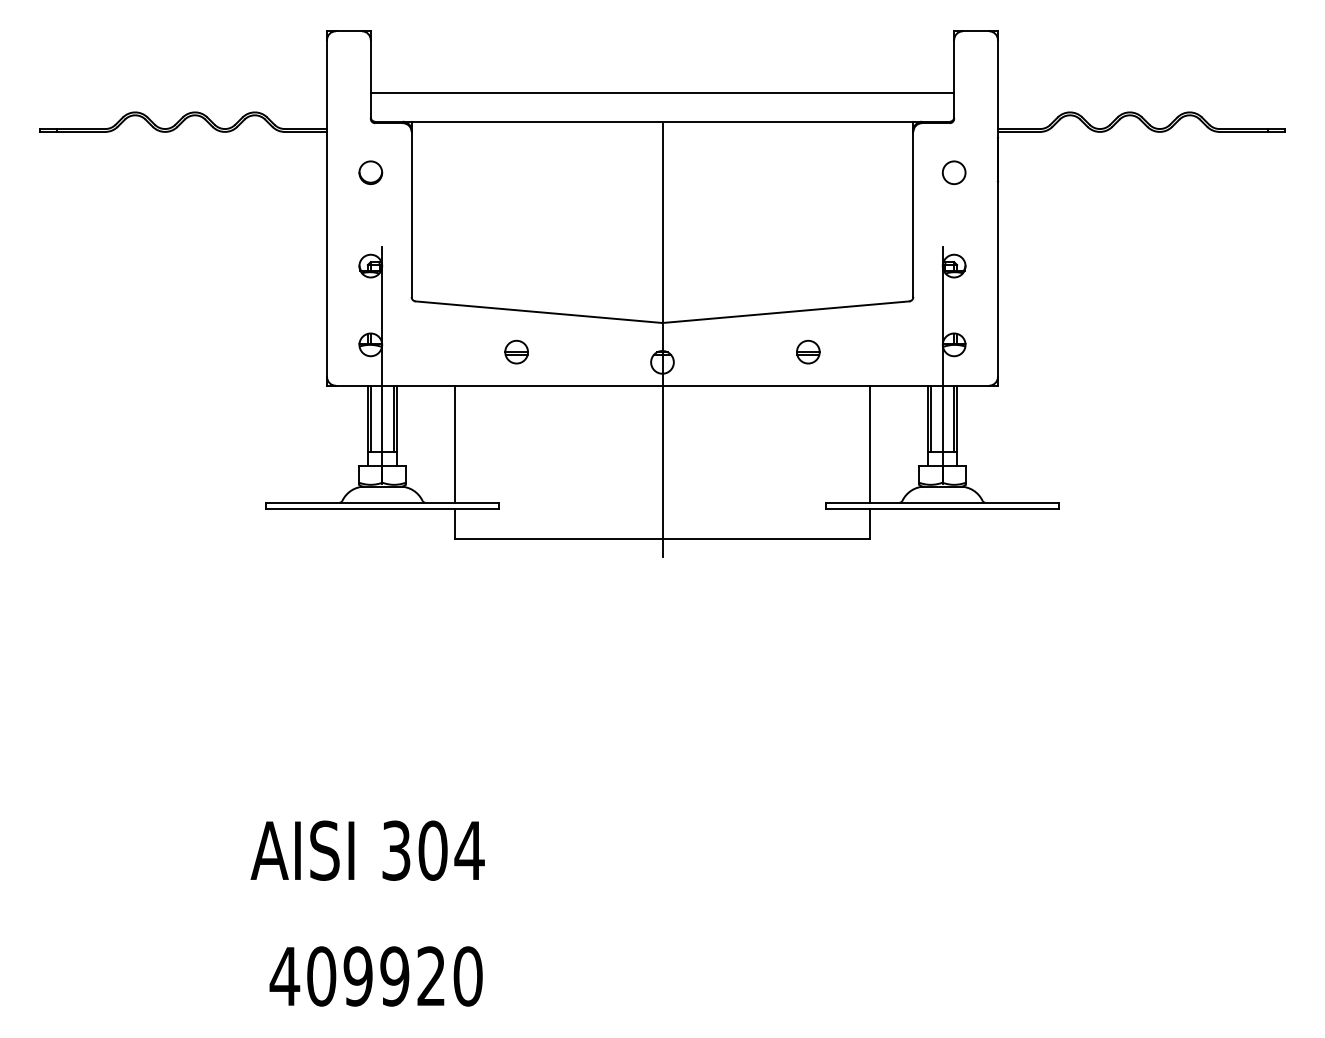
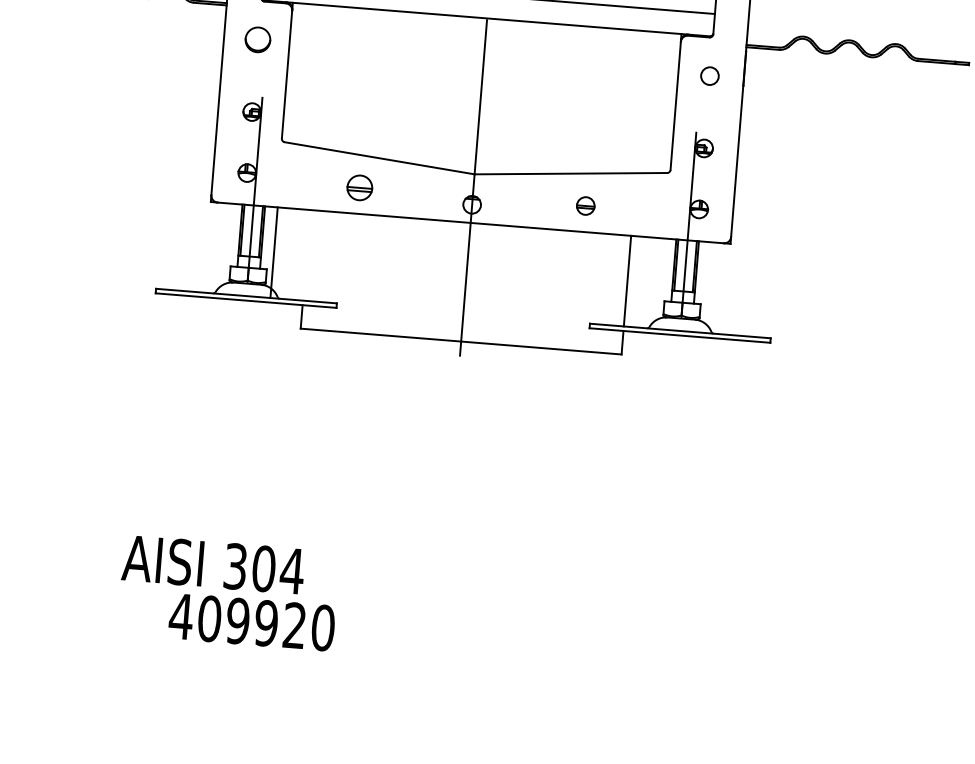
part: (370, 172) -> (257, 39), size x1.4
part: (516, 351) -> (359, 187), size x1.4
line: (455, 443) -> (274, 252), moved
text: (375, 976) -> (251, 622), moved

